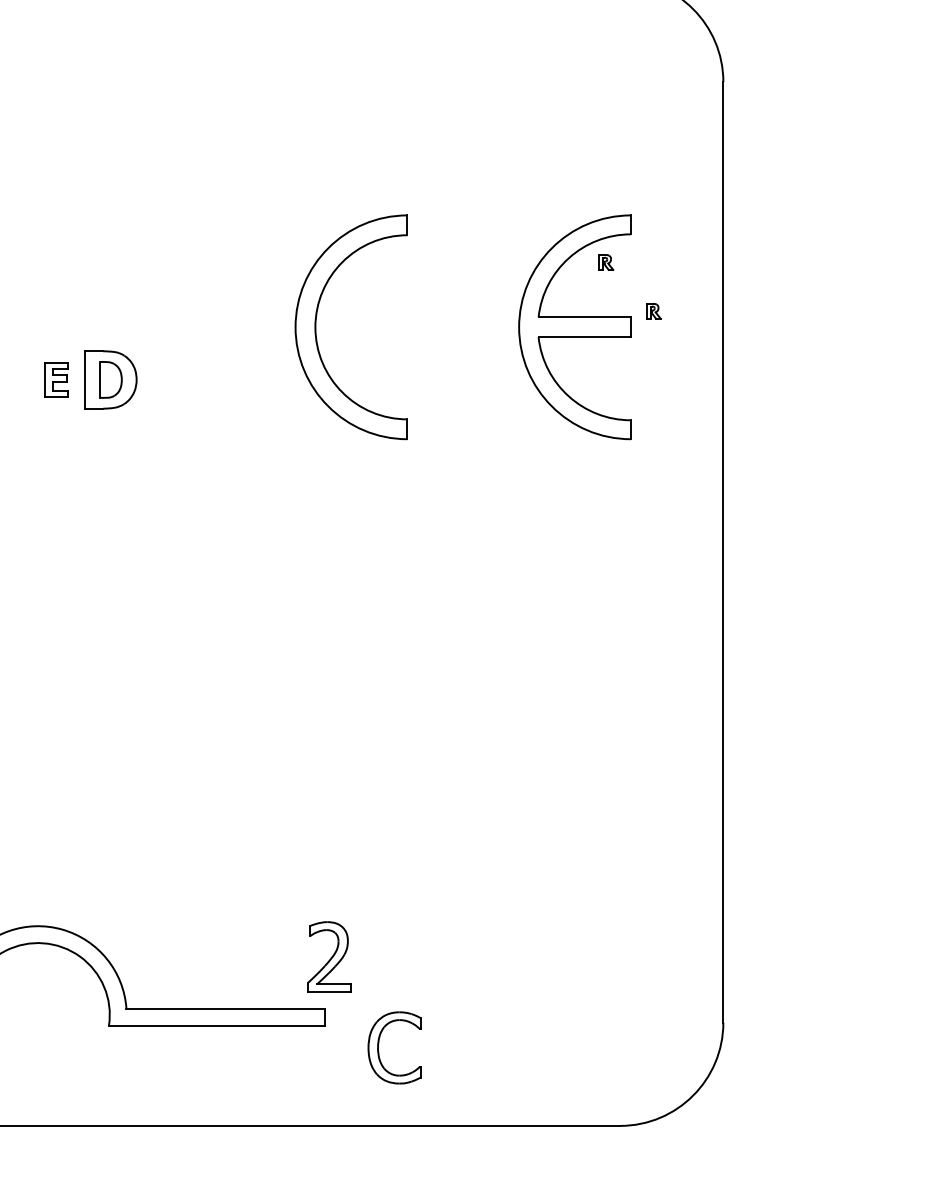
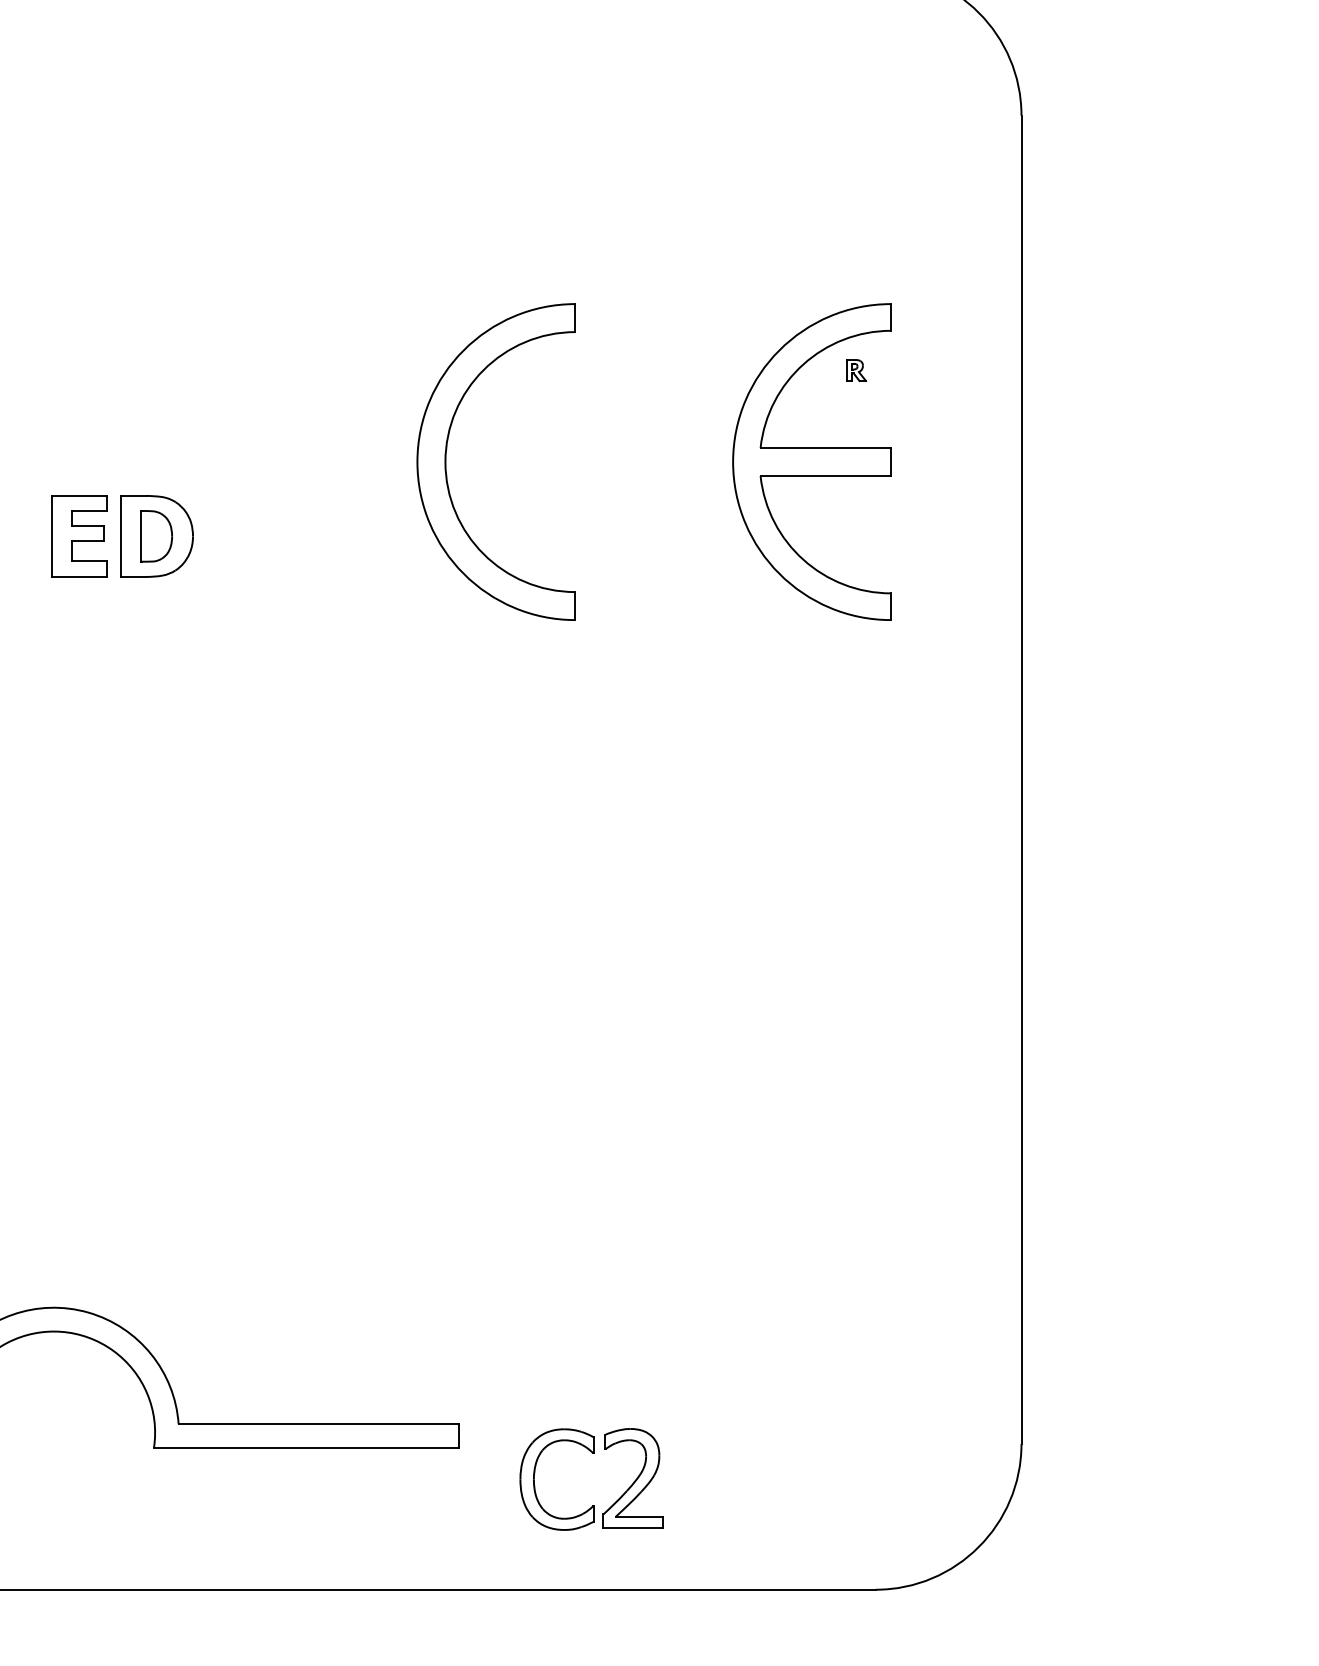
part: (653, 311) -> (923, 439), removed
part: (56, 380) -> (79, 536), size x1.67
part: (328, 957) -> (632, 1478), moved

